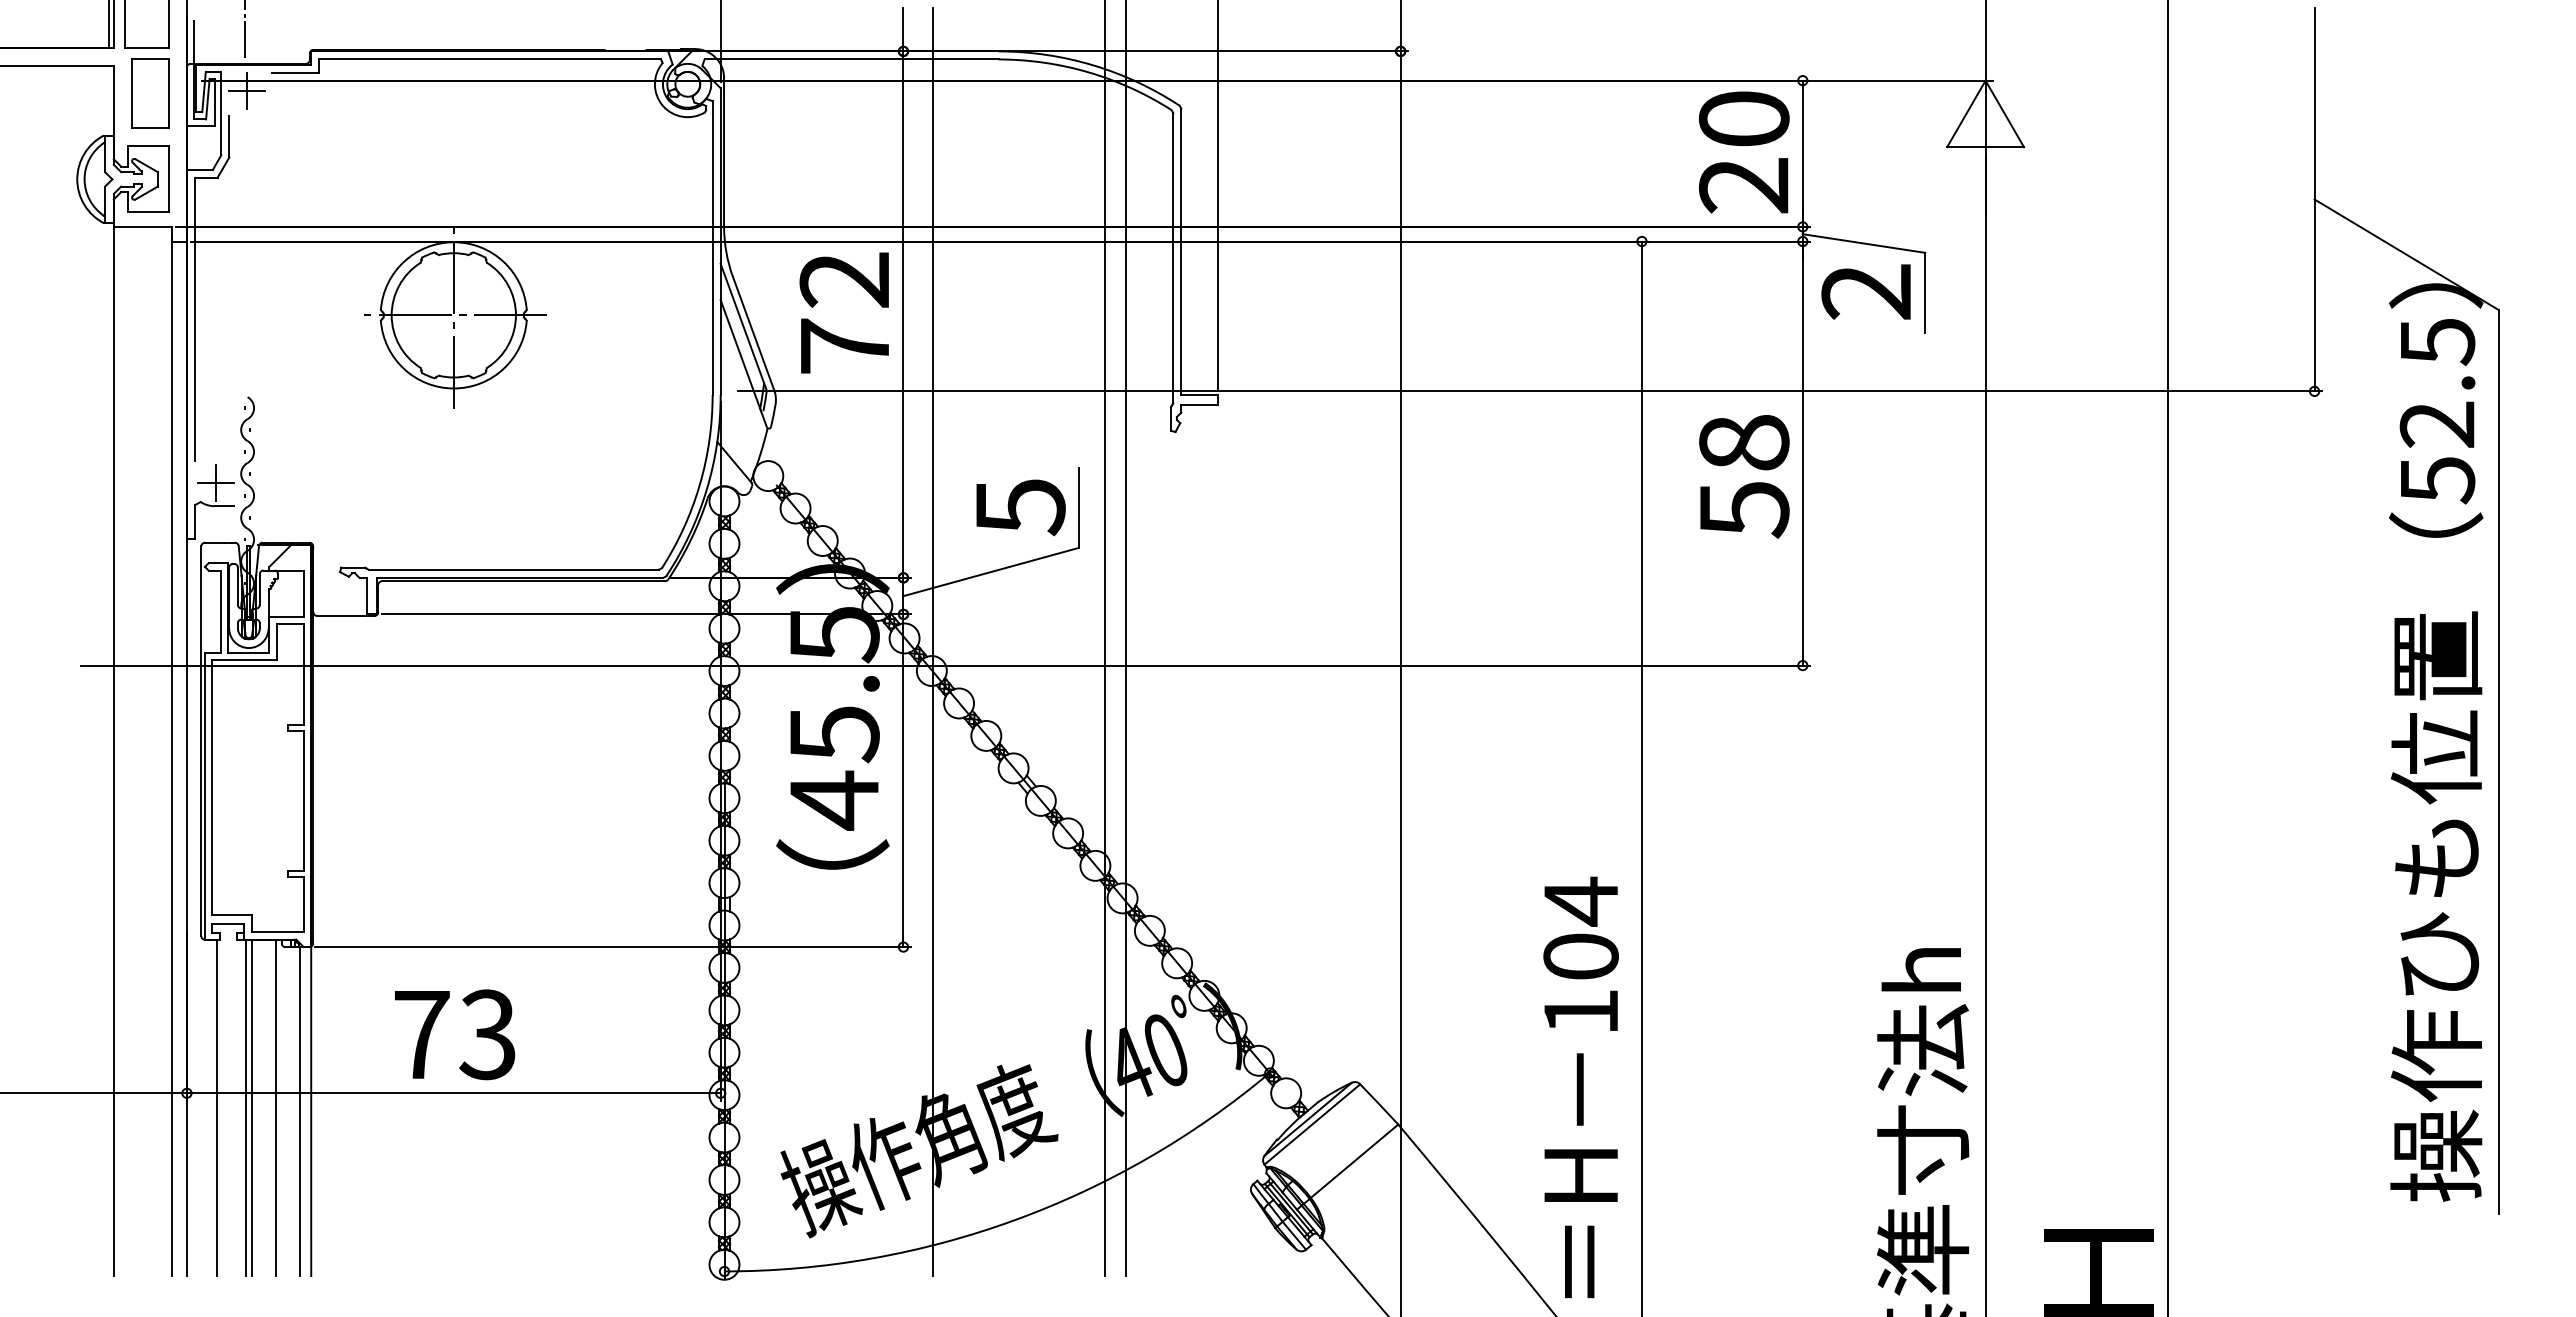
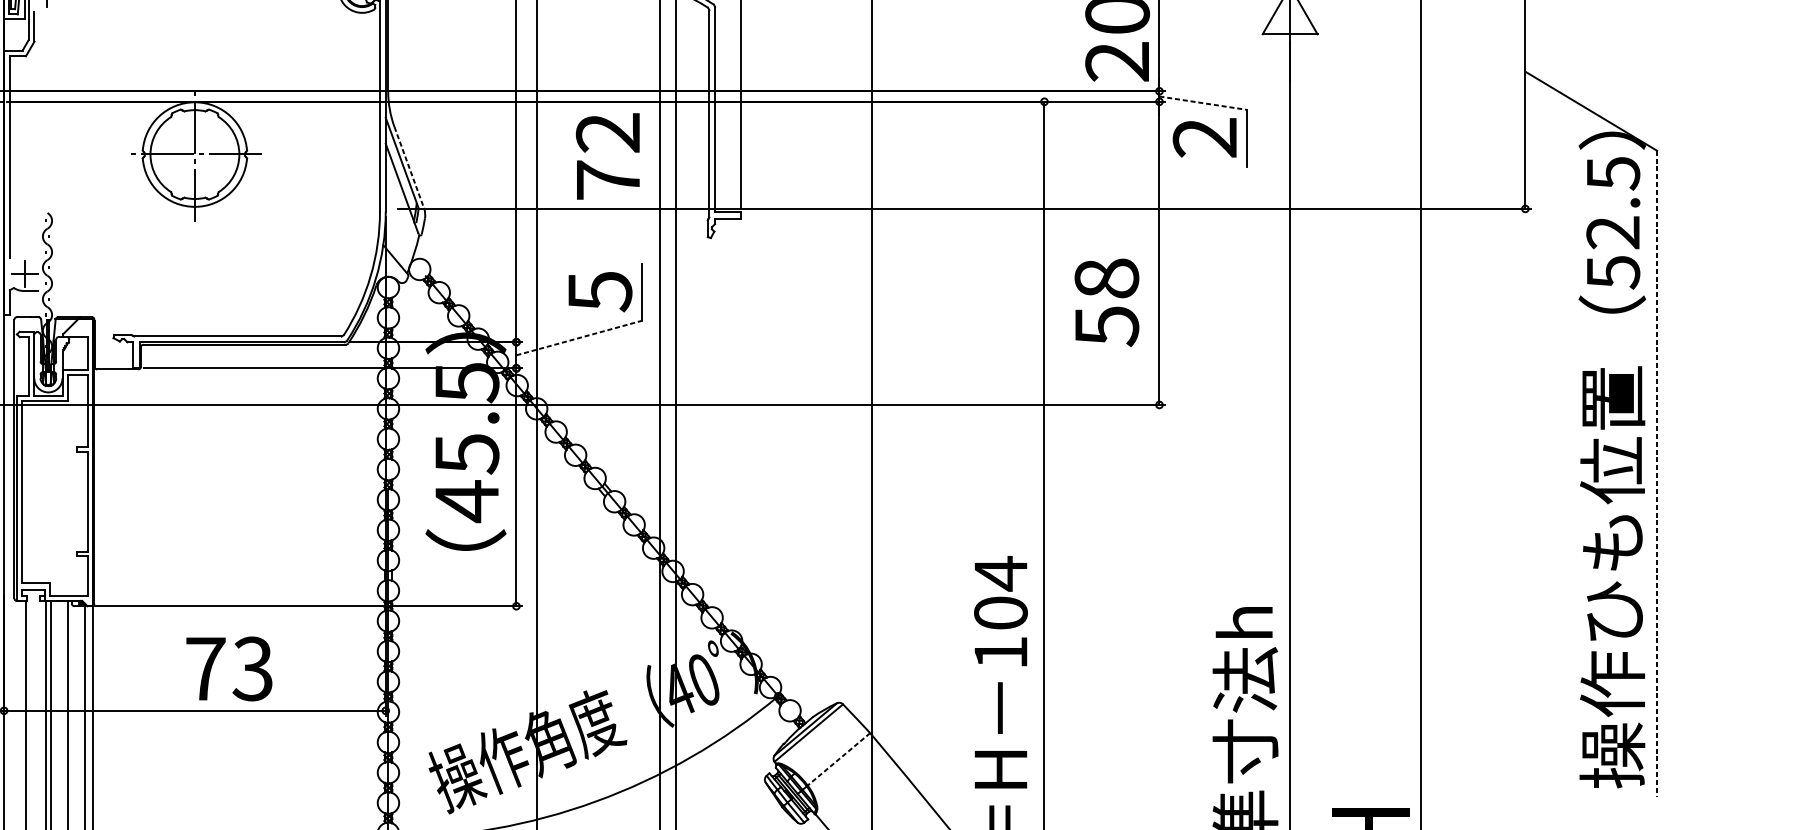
line: (1864, 243) -> (1203, 103), solid -> dashed
text: (843, 312) -> (607, 156), moved
line: (753, 333) -> (409, 167), solid -> dashed
text: (1744, 476) -> (1107, 302), moved
line: (991, 572) -> (579, 338), solid -> dashed
line: (2498, 762) -> (1656, 474), solid -> dashed
text: (455, 1034) -> (229, 668), moved
line: (1354, 1161) -> (838, 759), solid -> dashed

